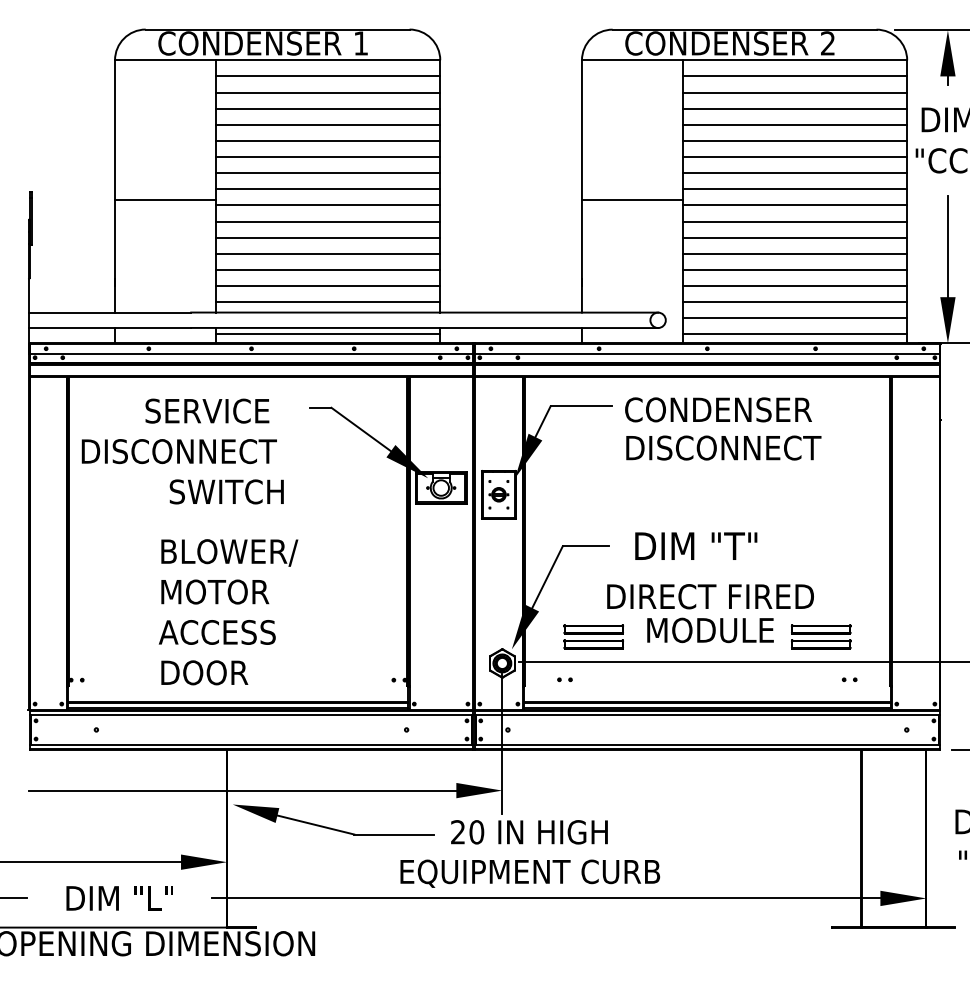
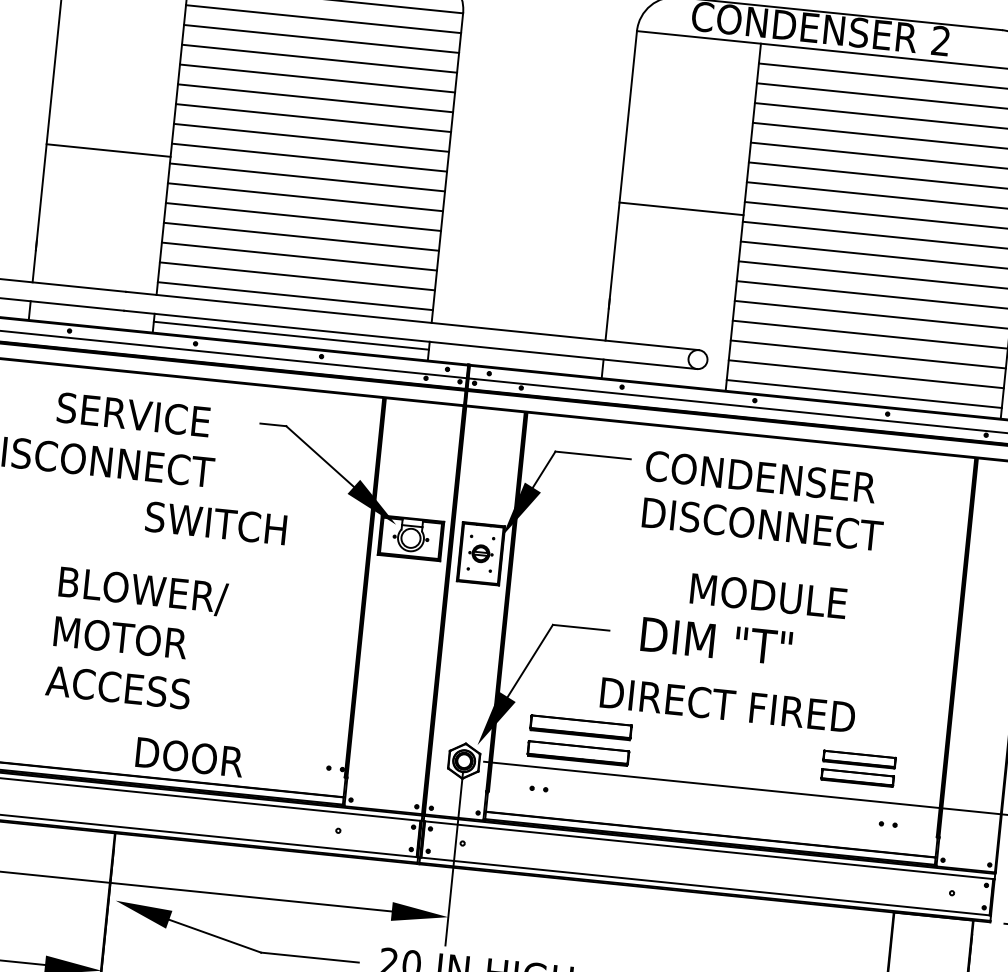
text: (226, 491) -> (215, 522), moved
text: (710, 630) -> (768, 596), moved
part: (593, 636) -> (579, 739), size x1.4
text: (204, 672) -> (189, 756), moved

